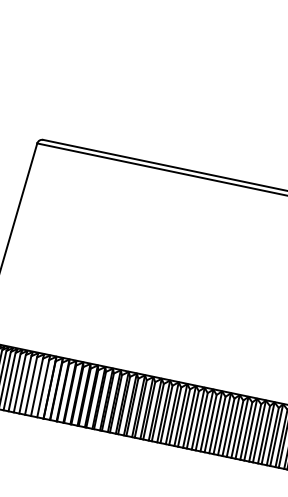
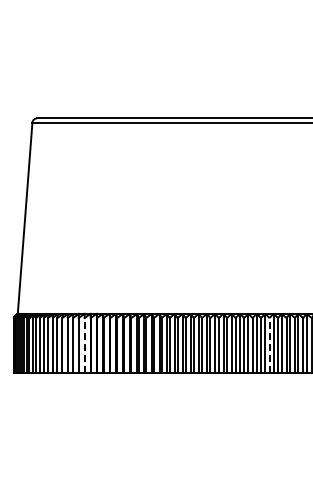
line: (43, 387) -> (84, 344), solid -> dashed
line: (237, 428) -> (269, 344), solid -> dashed

